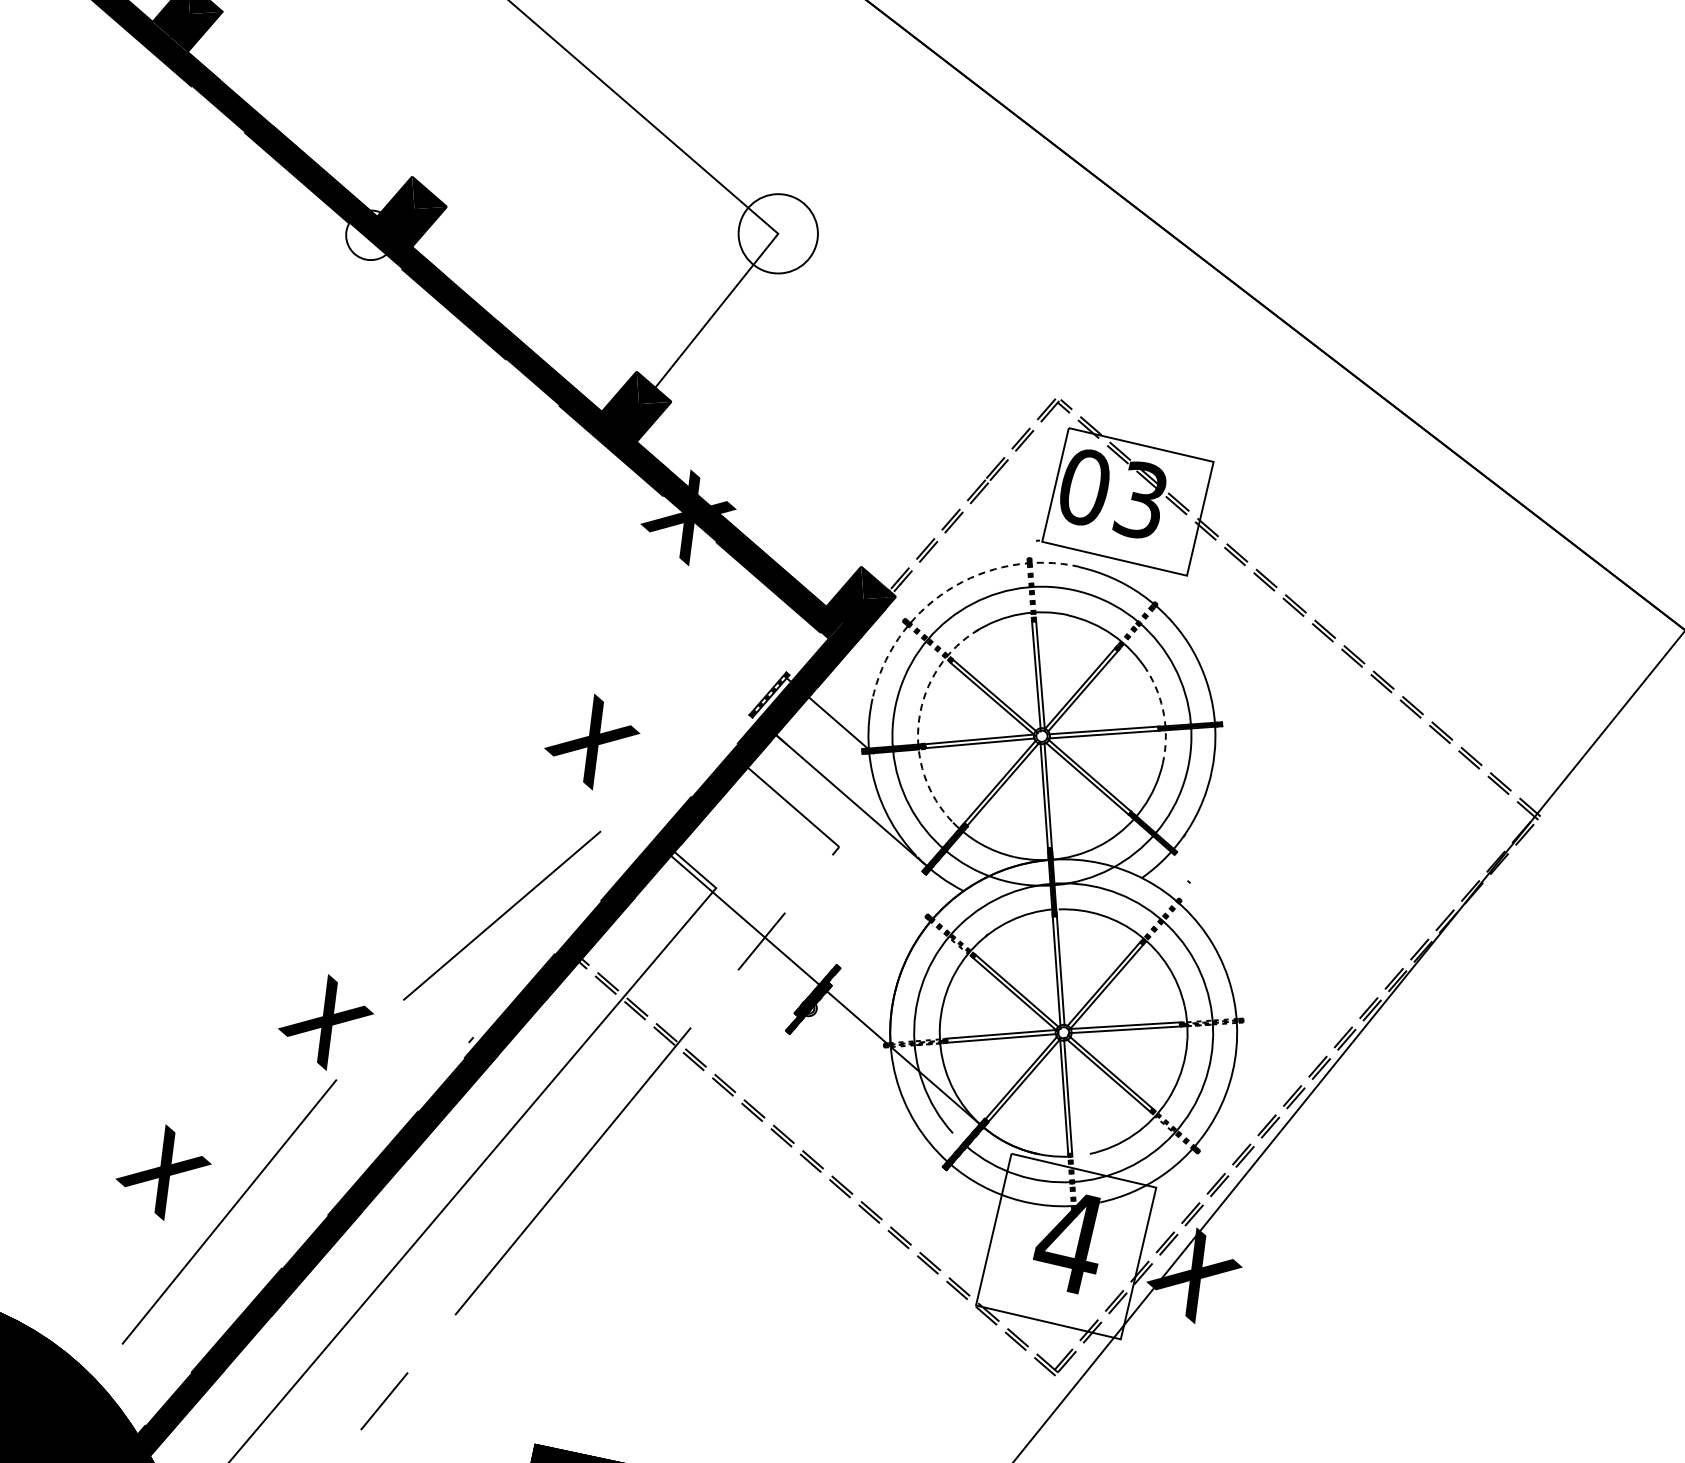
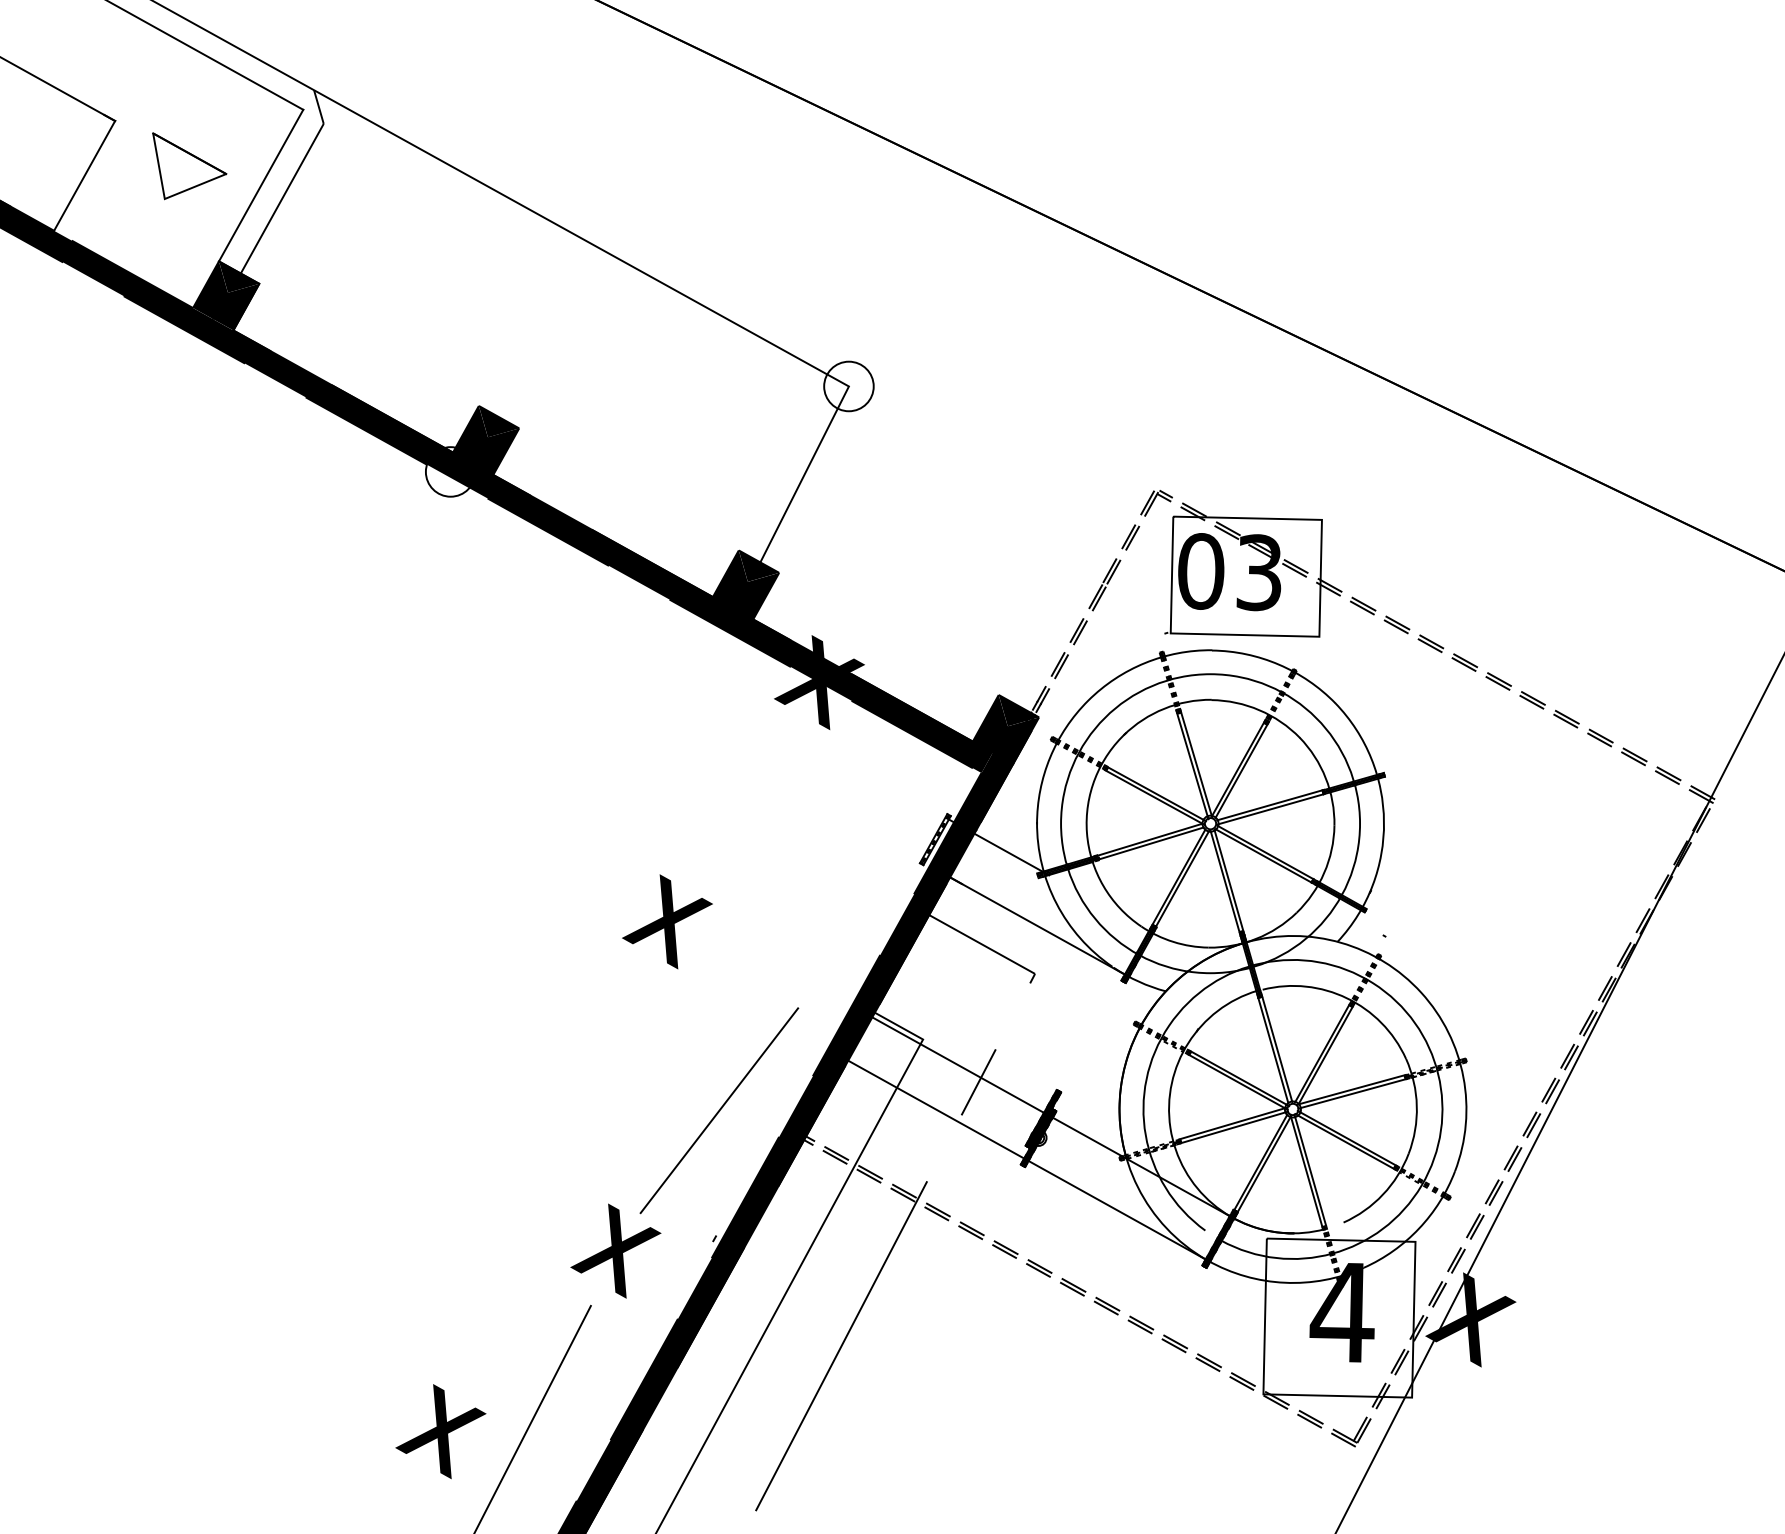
circle: (777, 233) -> (848, 386), size x0.62
arc: (947, 590) -> (1088, 700), dashed -> solid
arc: (1163, 715) -> (1325, 778), dashed -> solid
arc: (918, 720) -> (1086, 833), dashed -> solid
text: (592, 741) -> (667, 921), moved
text: (325, 1021) -> (615, 1250), moved
line: (792, 1026) -> (1026, 1159), added

